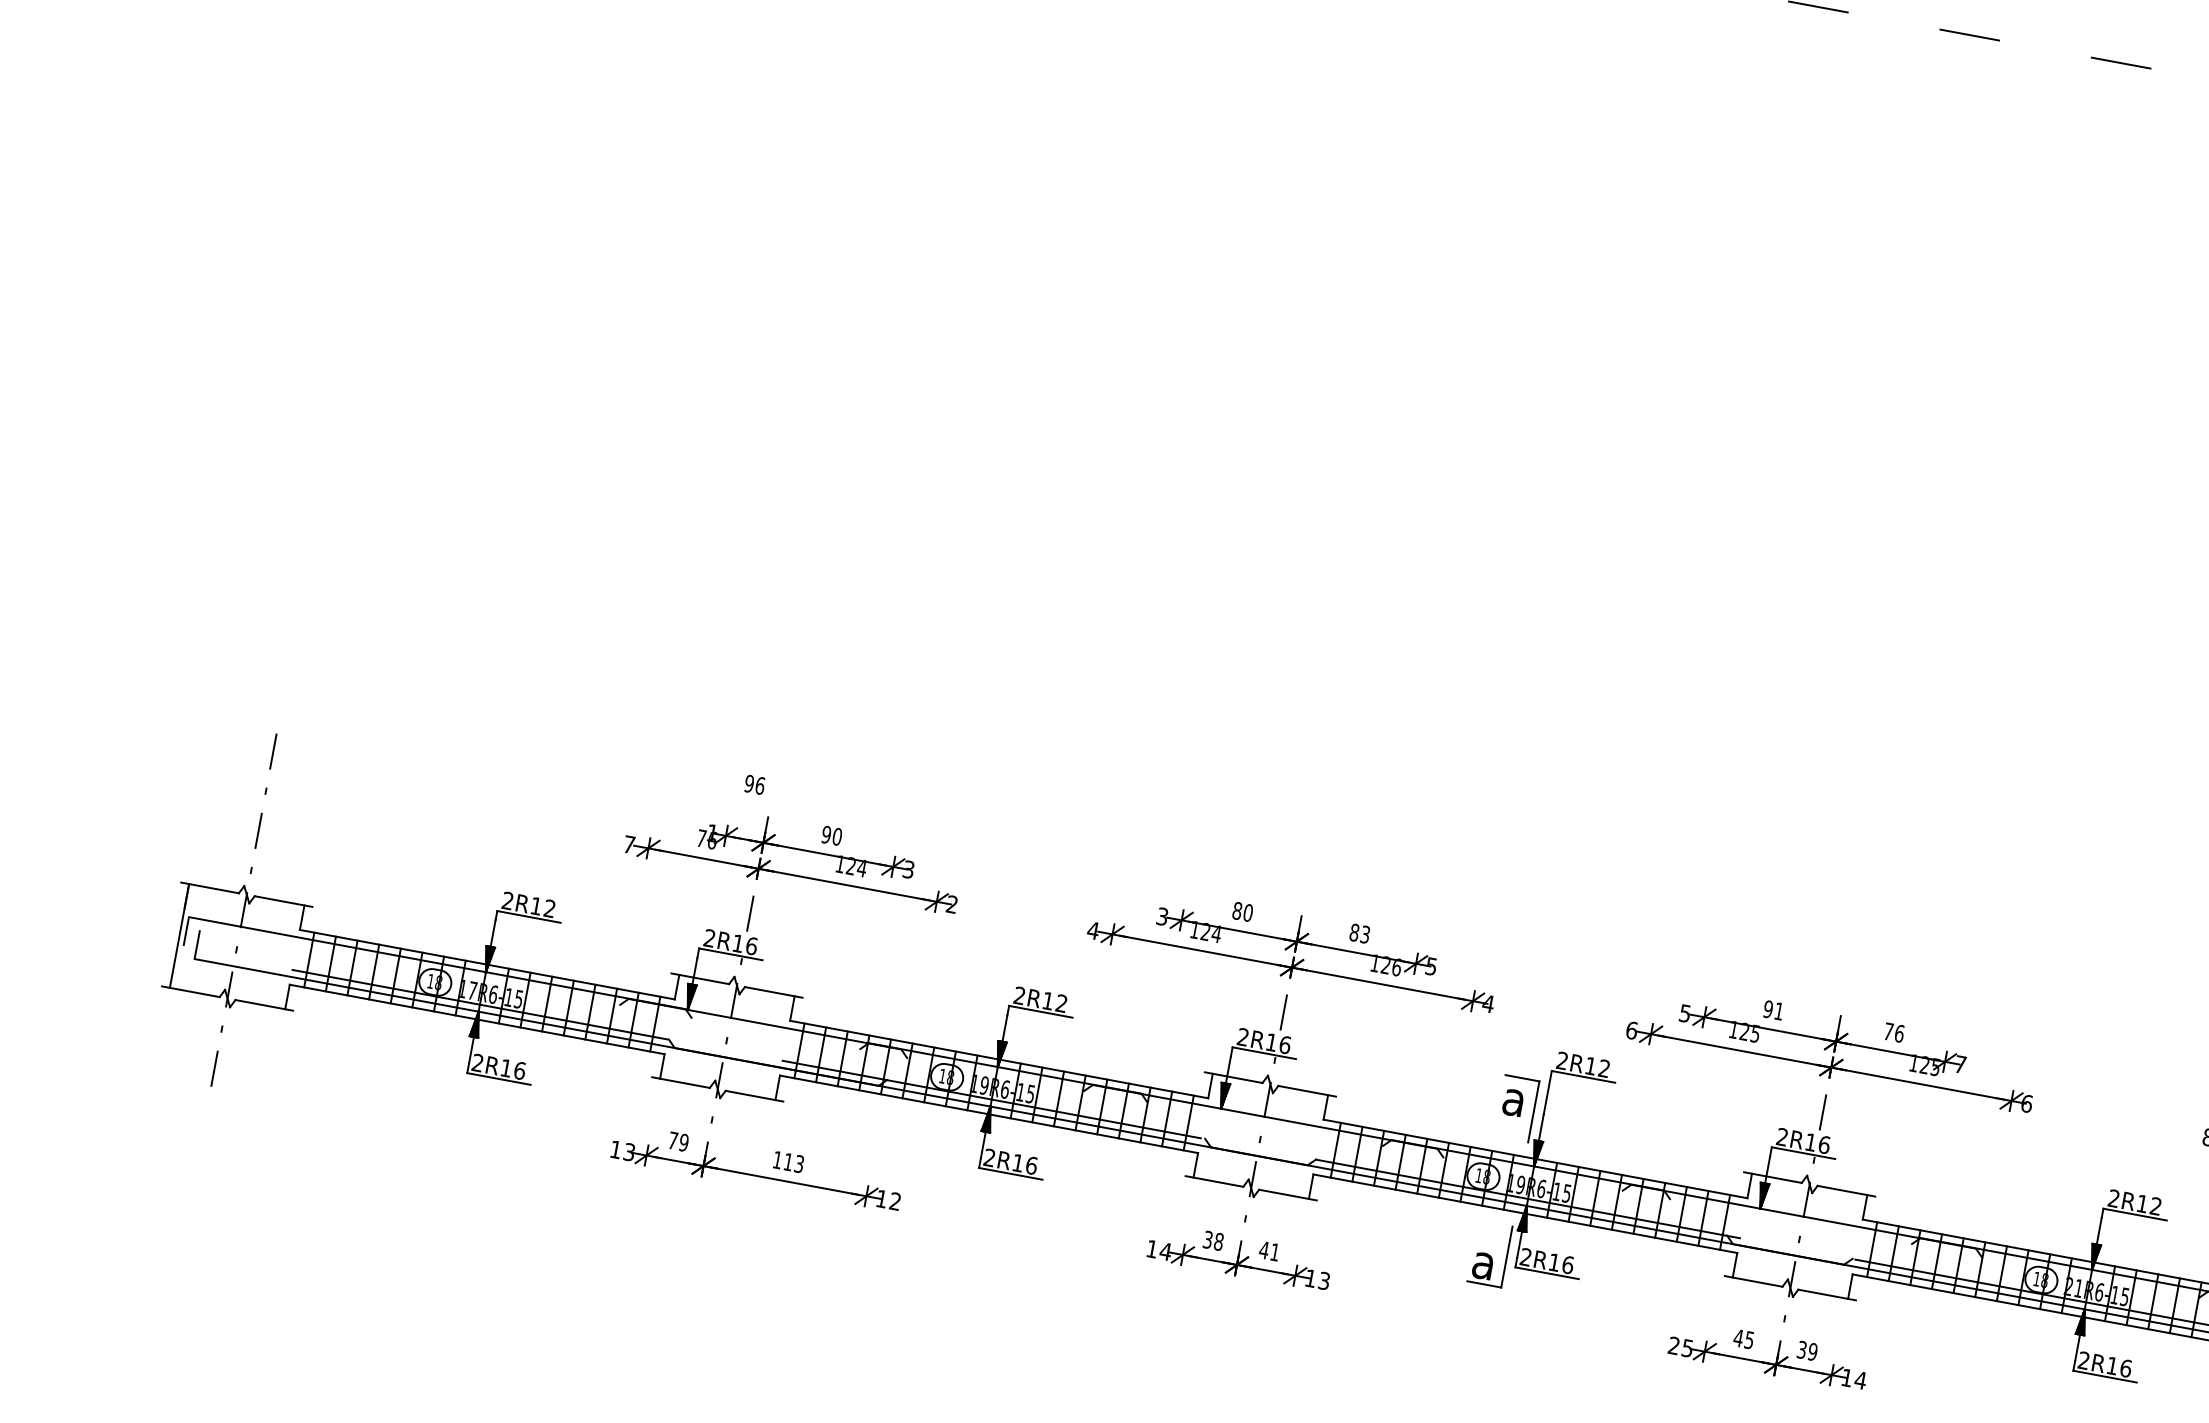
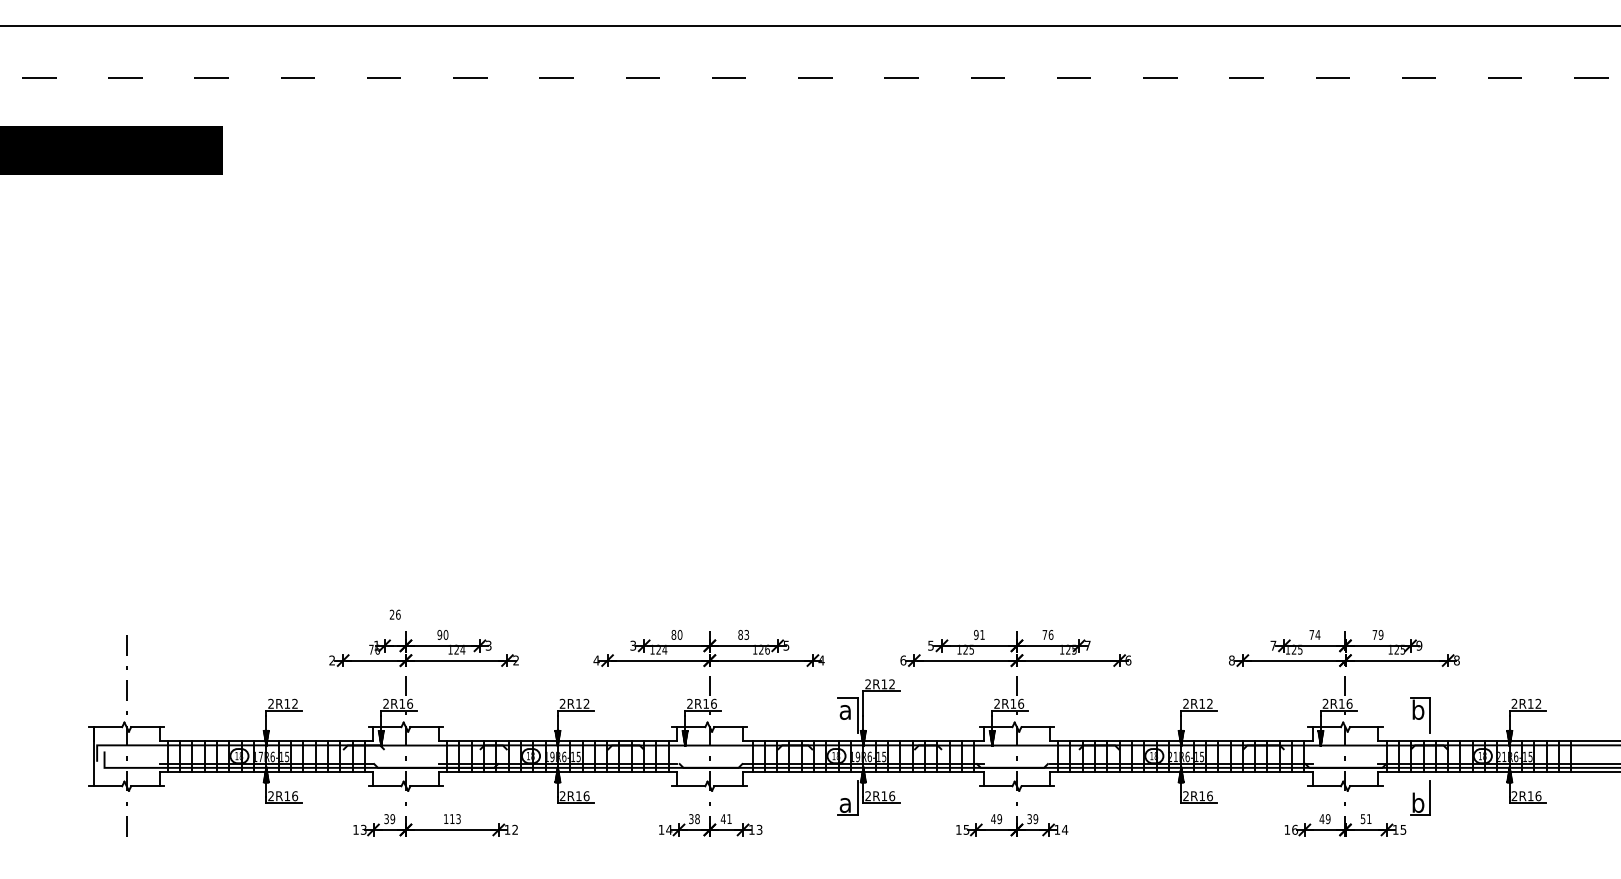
text: (748, 783) -> (391, 614), 96 -> 26
text: (627, 844) -> (331, 660), 7 -> 2
text: (672, 1141) -> (386, 819), 79 -> 39
text: (1749, 1339) -> (999, 818), 45 -> 49
text: (1673, 1345) -> (958, 829), 25 -> 15

